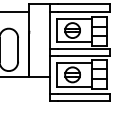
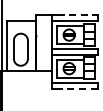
line: (83, 4) -> (77, 15), solid -> dashed
line: (83, 101) -> (77, 88), solid -> dashed

